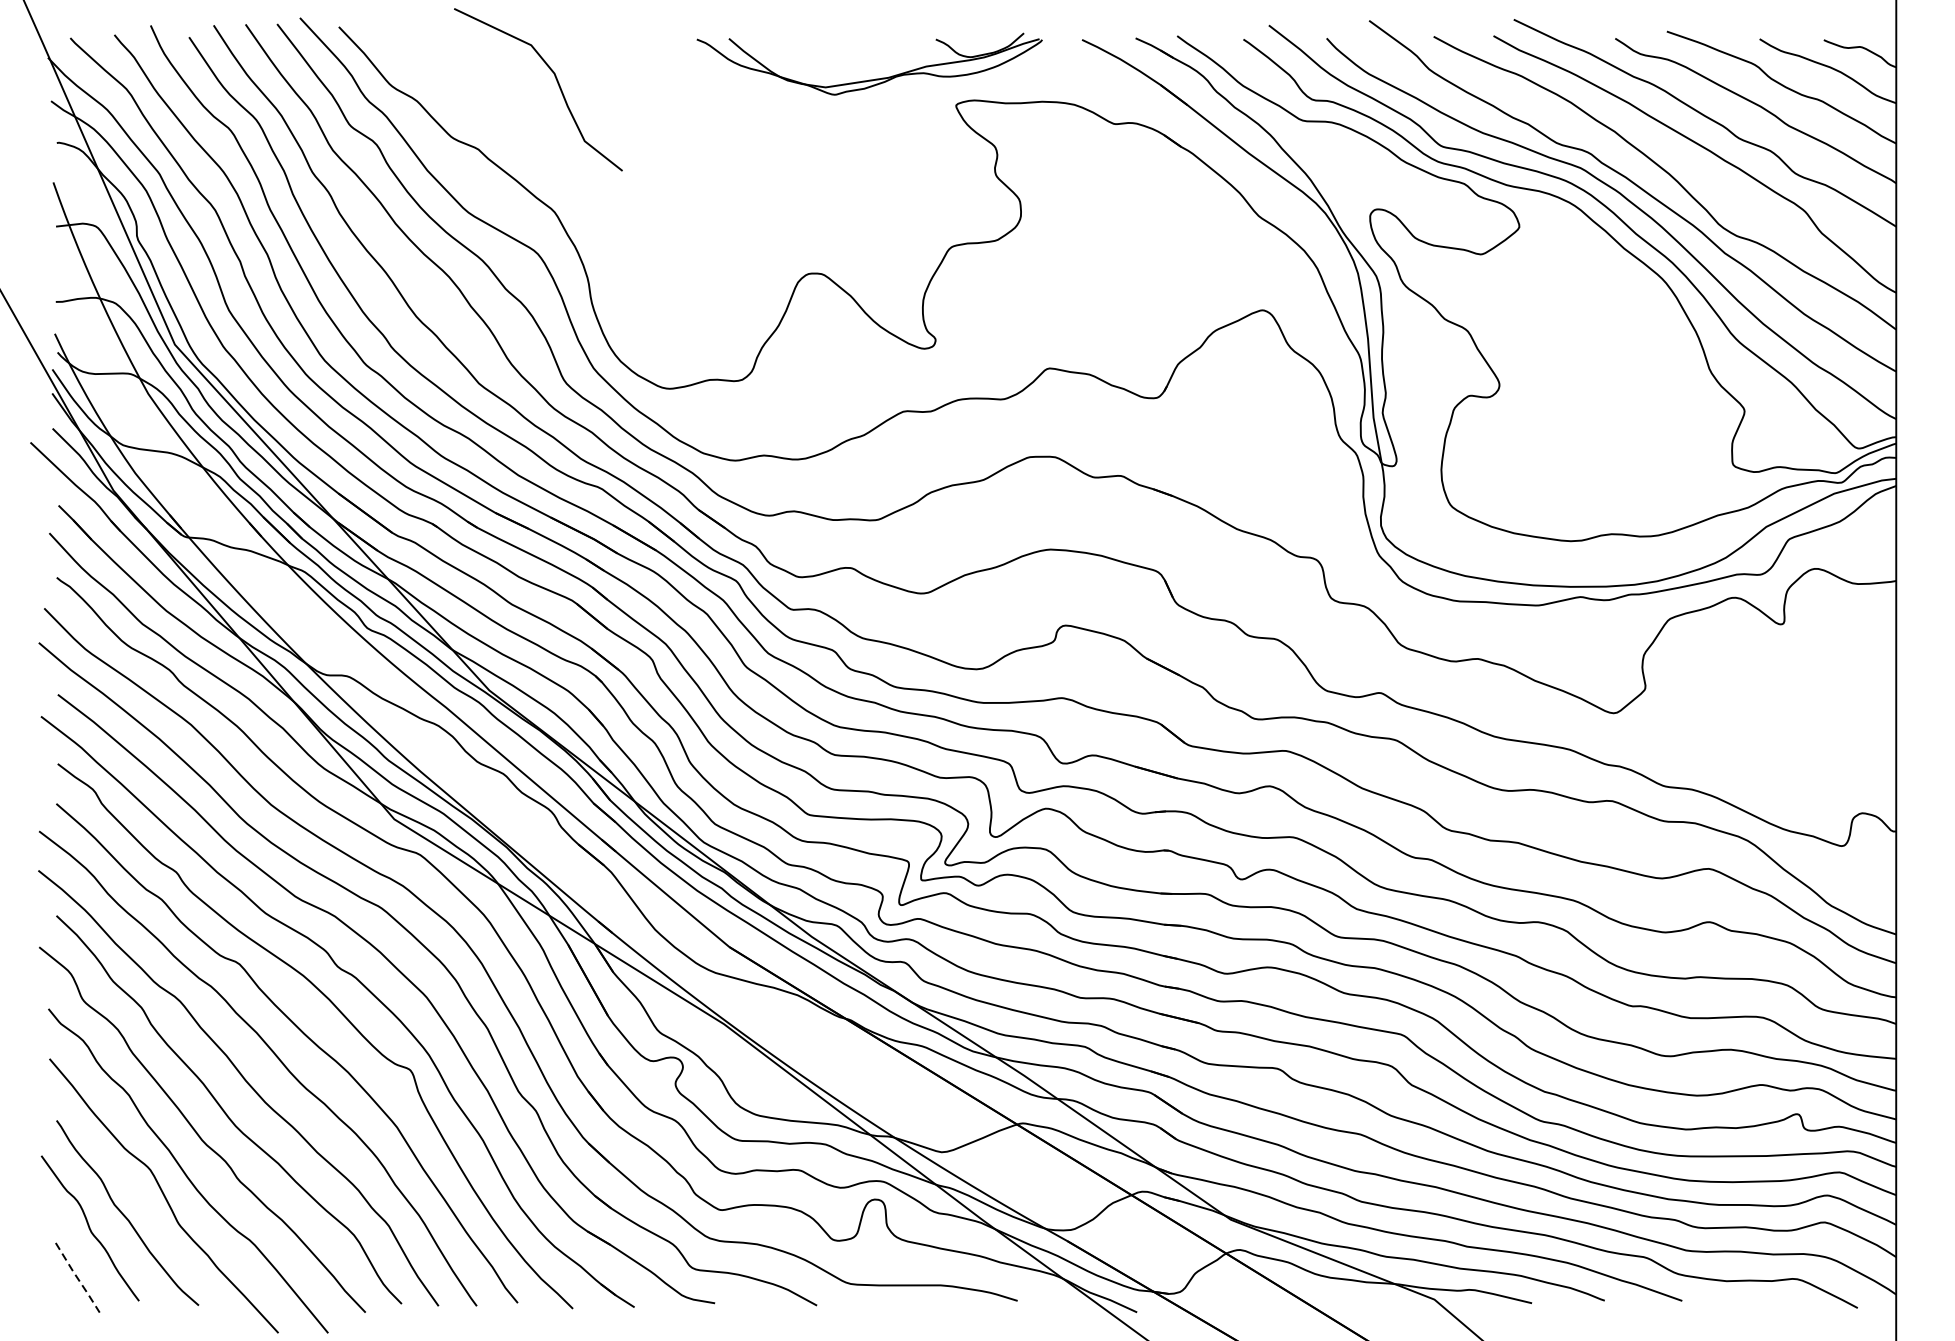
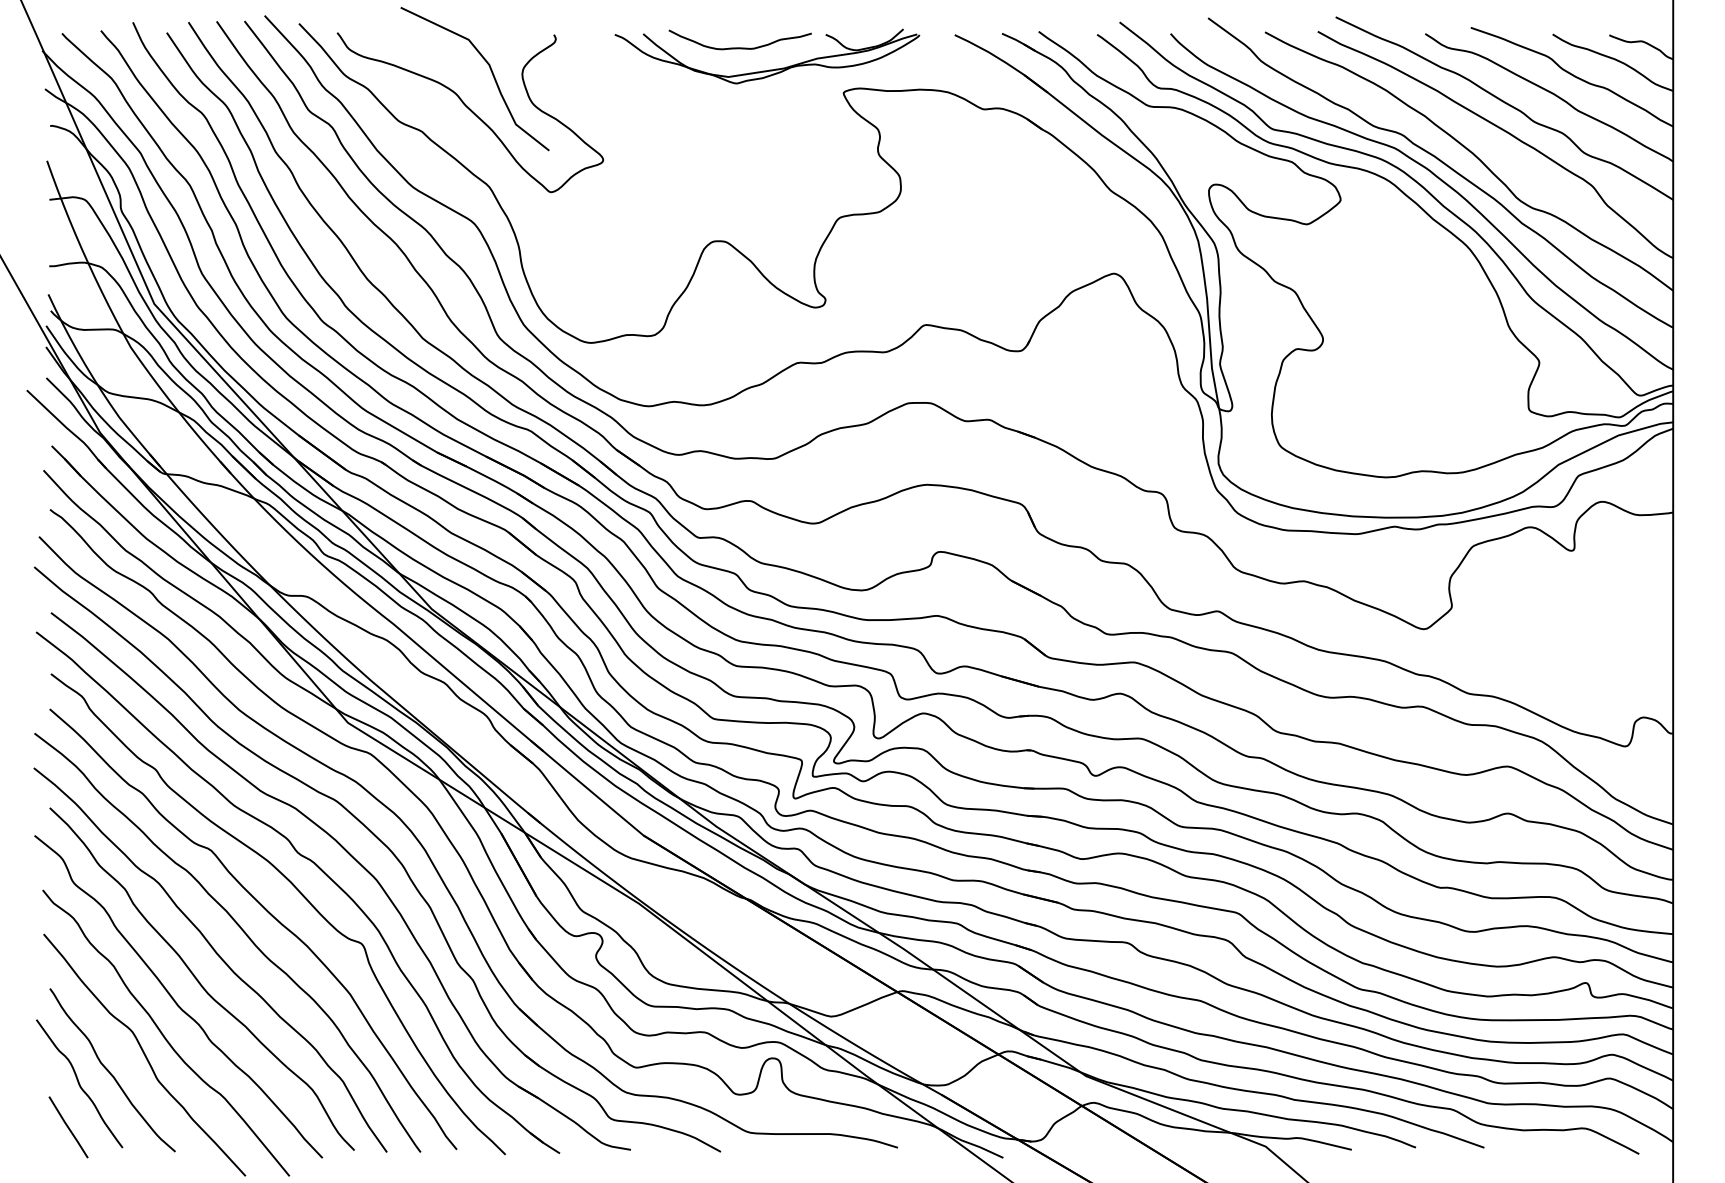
curve: (838, 53) -> (739, 47), added
curve: (533, 126) -> (470, 111), added
line: (77, 1277) -> (68, 1127), dashed -> solid

